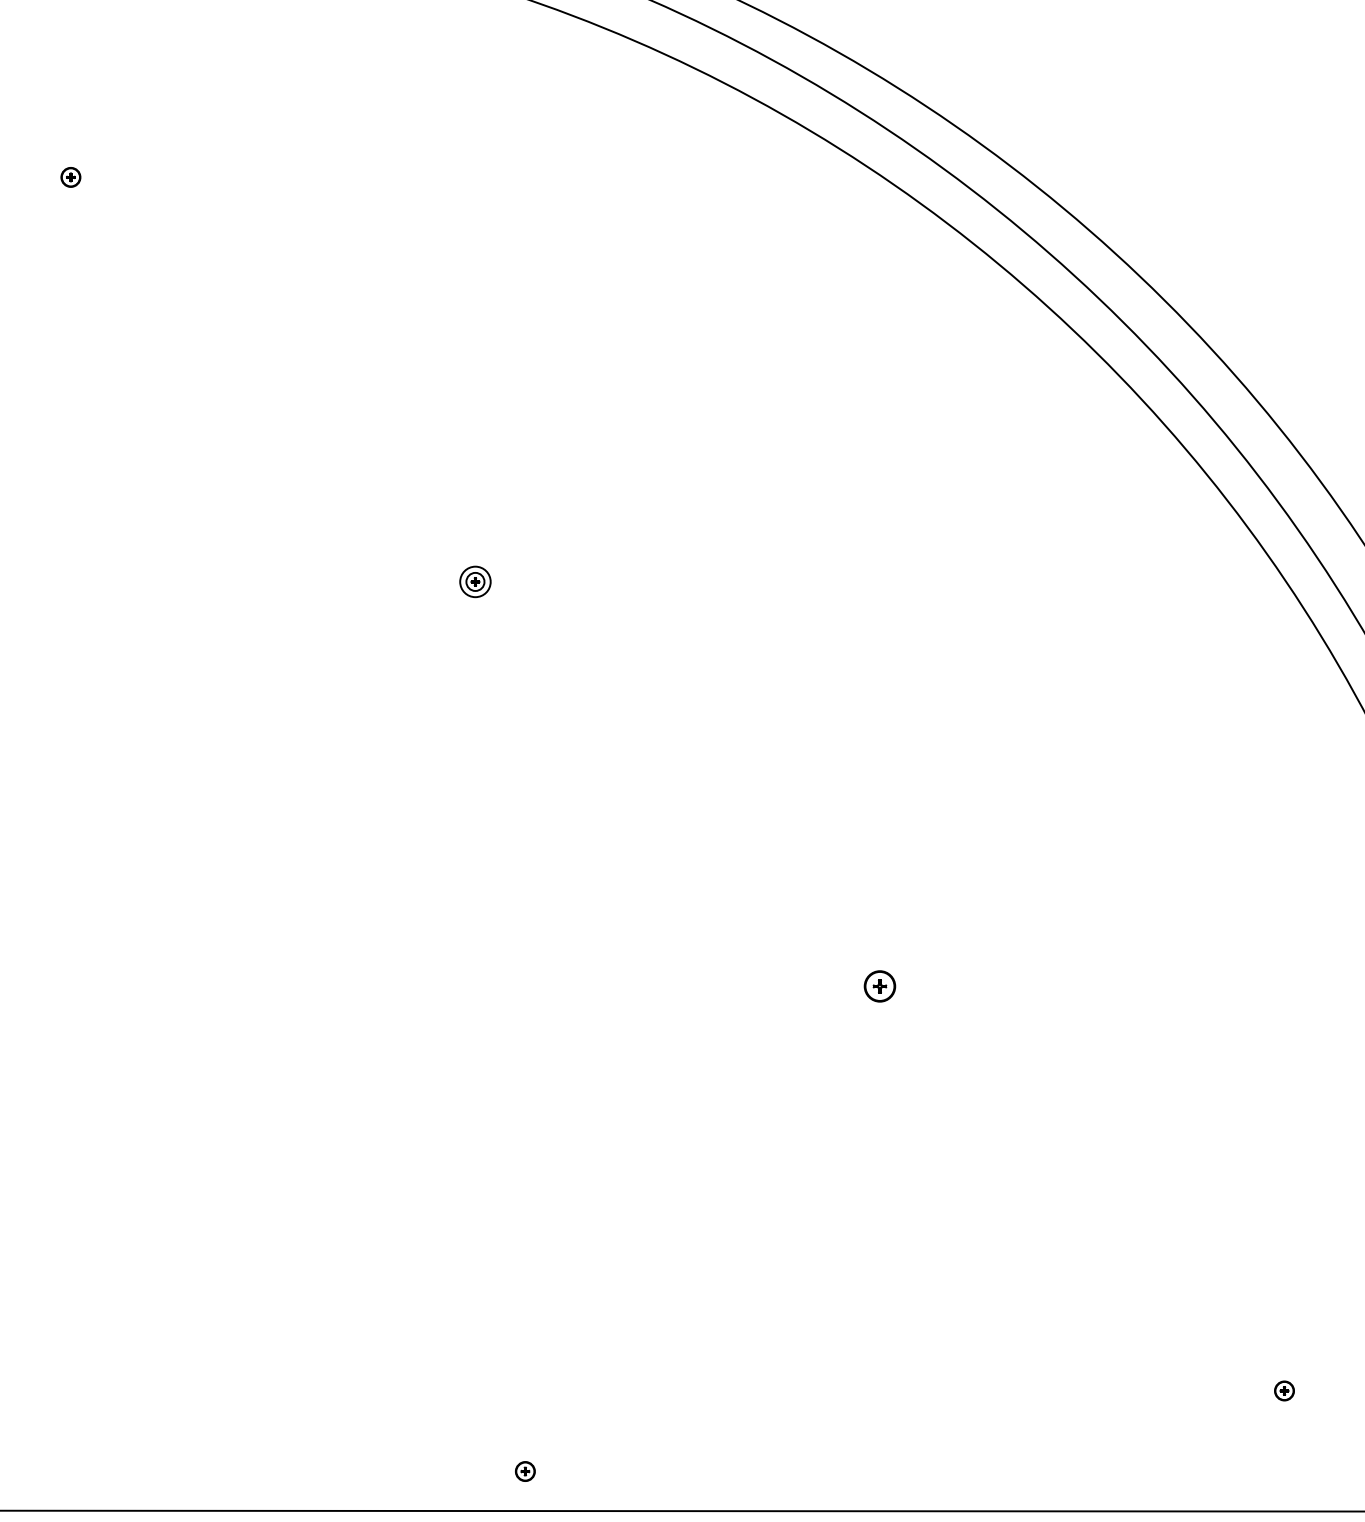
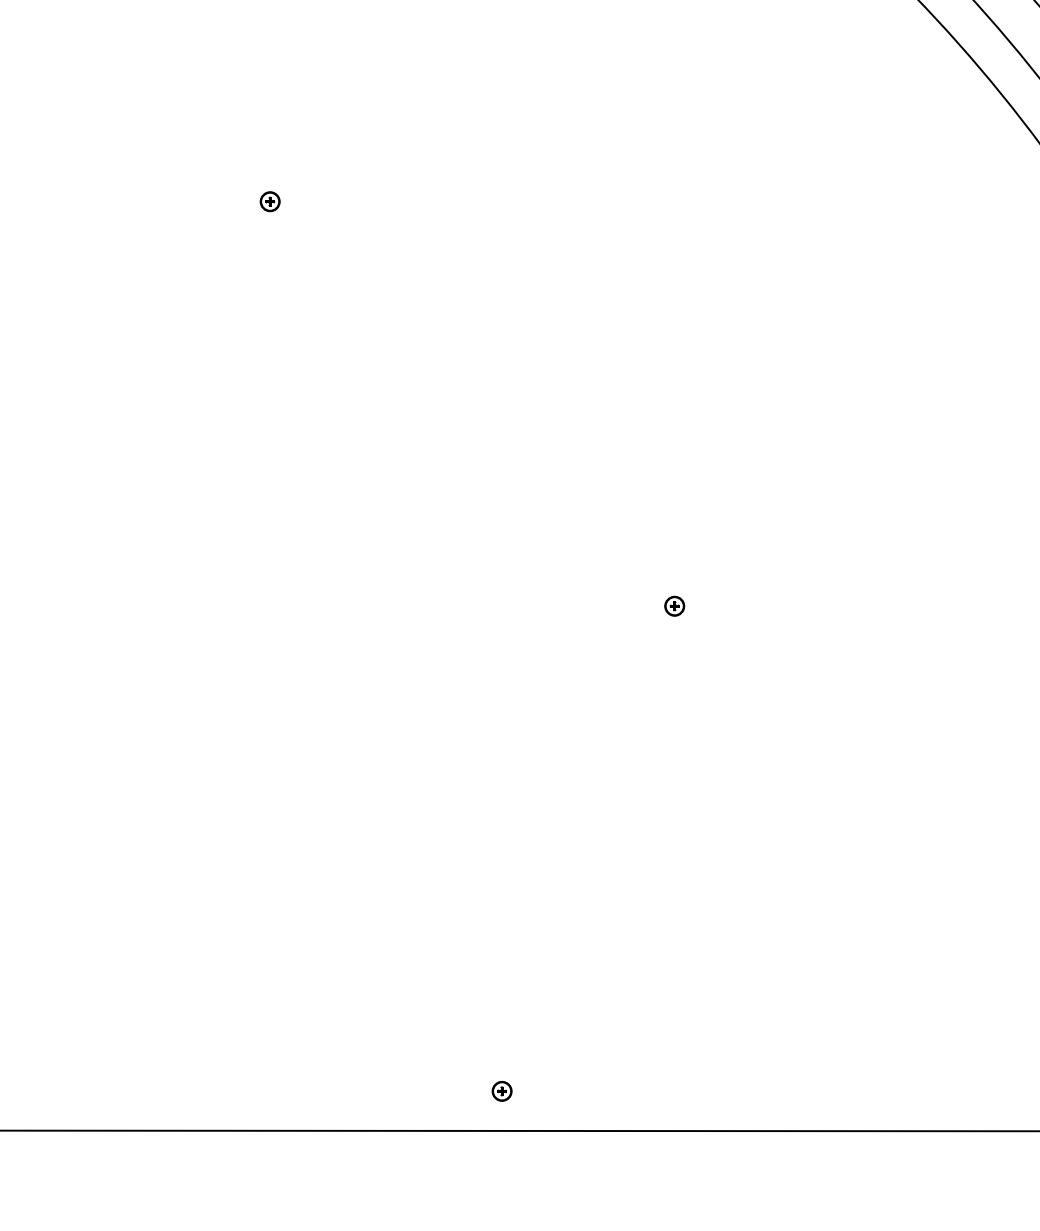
circle: (474, 581) -> (269, 201), size x0.62
part: (879, 986) -> (674, 606), size x0.62
part: (525, 1471) -> (502, 1091), moved

